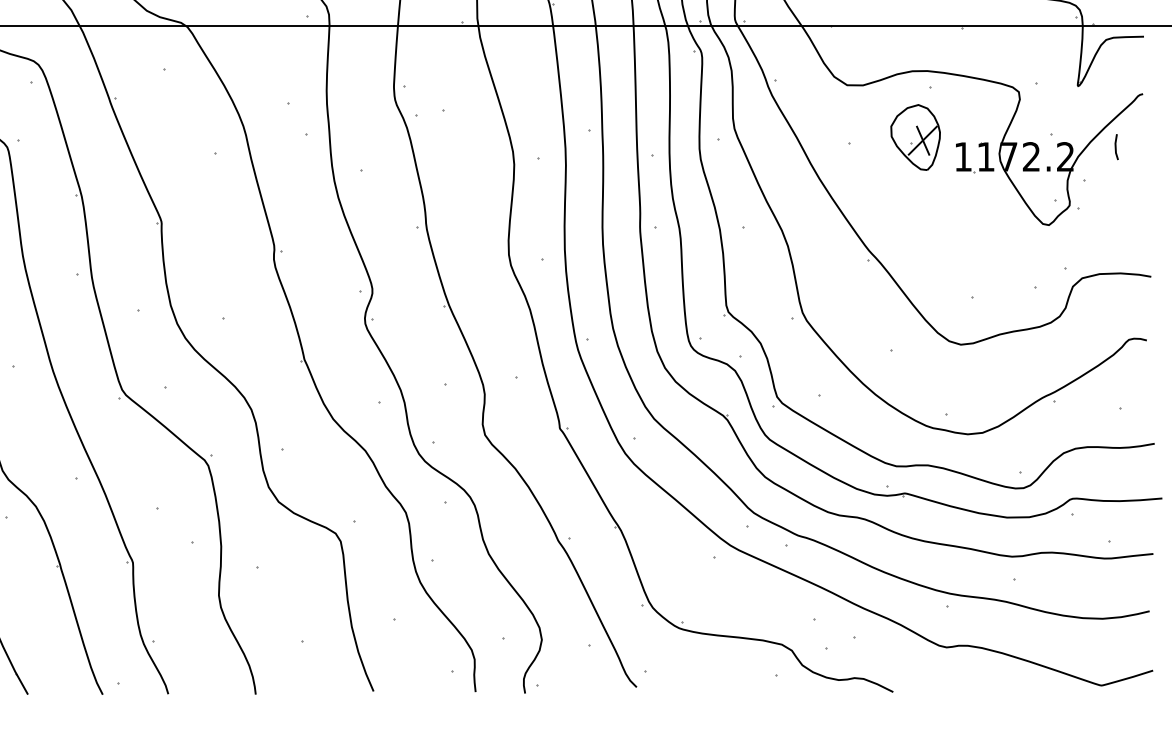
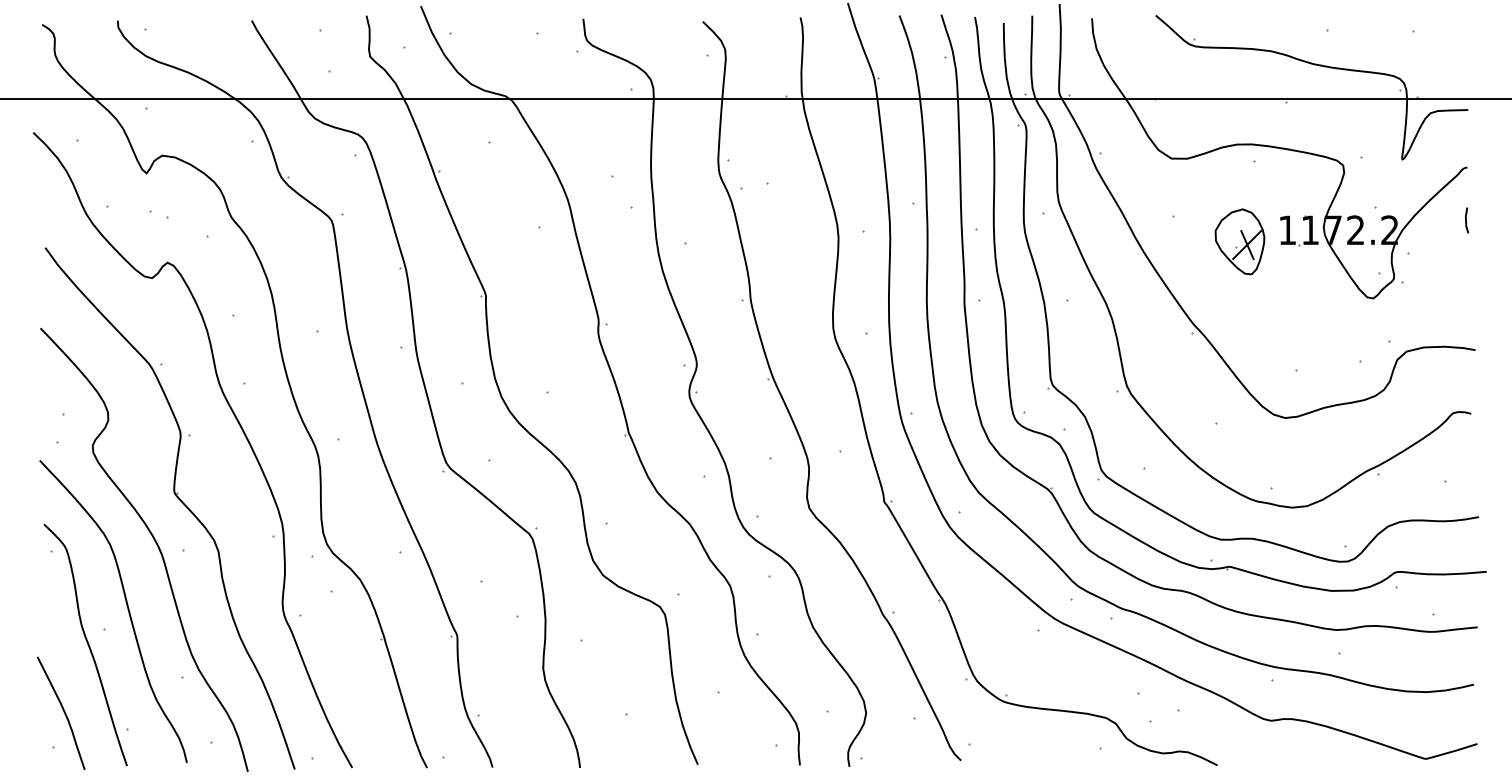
part: (915, 137) -> (1239, 241), moved
line: (1116, 147) -> (1466, 220), moved

